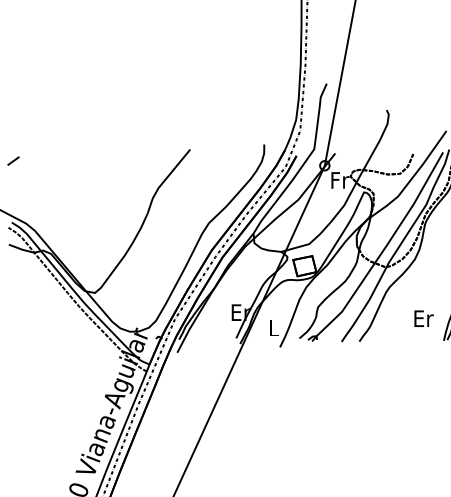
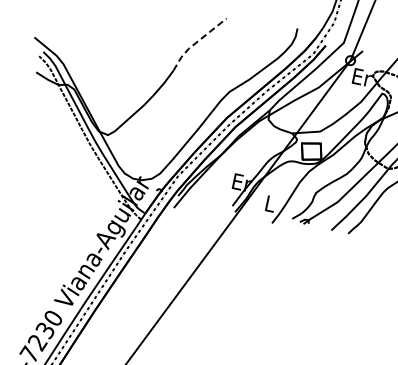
line: (164, 180) -> (196, 42), solid -> dashed
text: (339, 180) -> (361, 77), Fr -> Er

